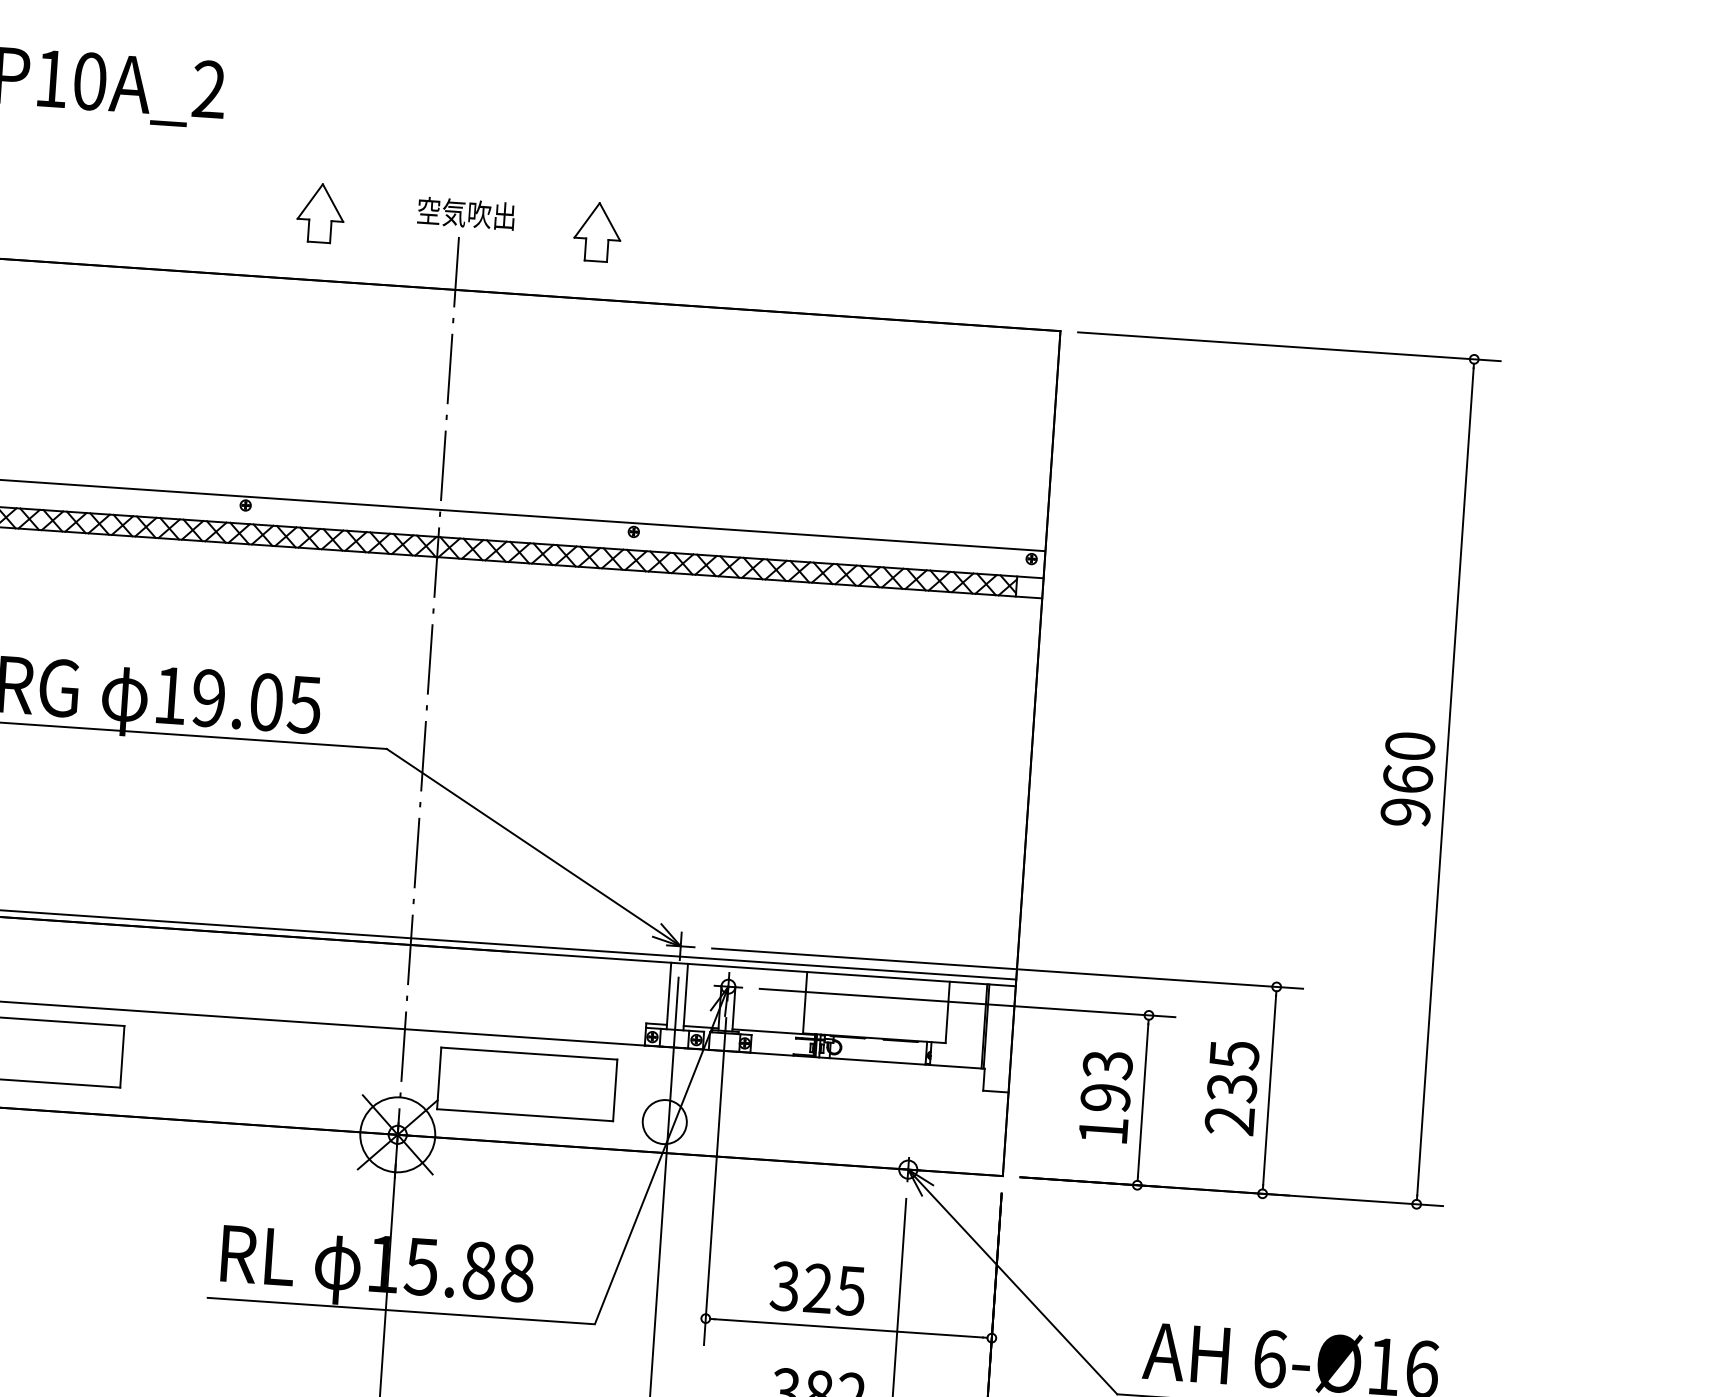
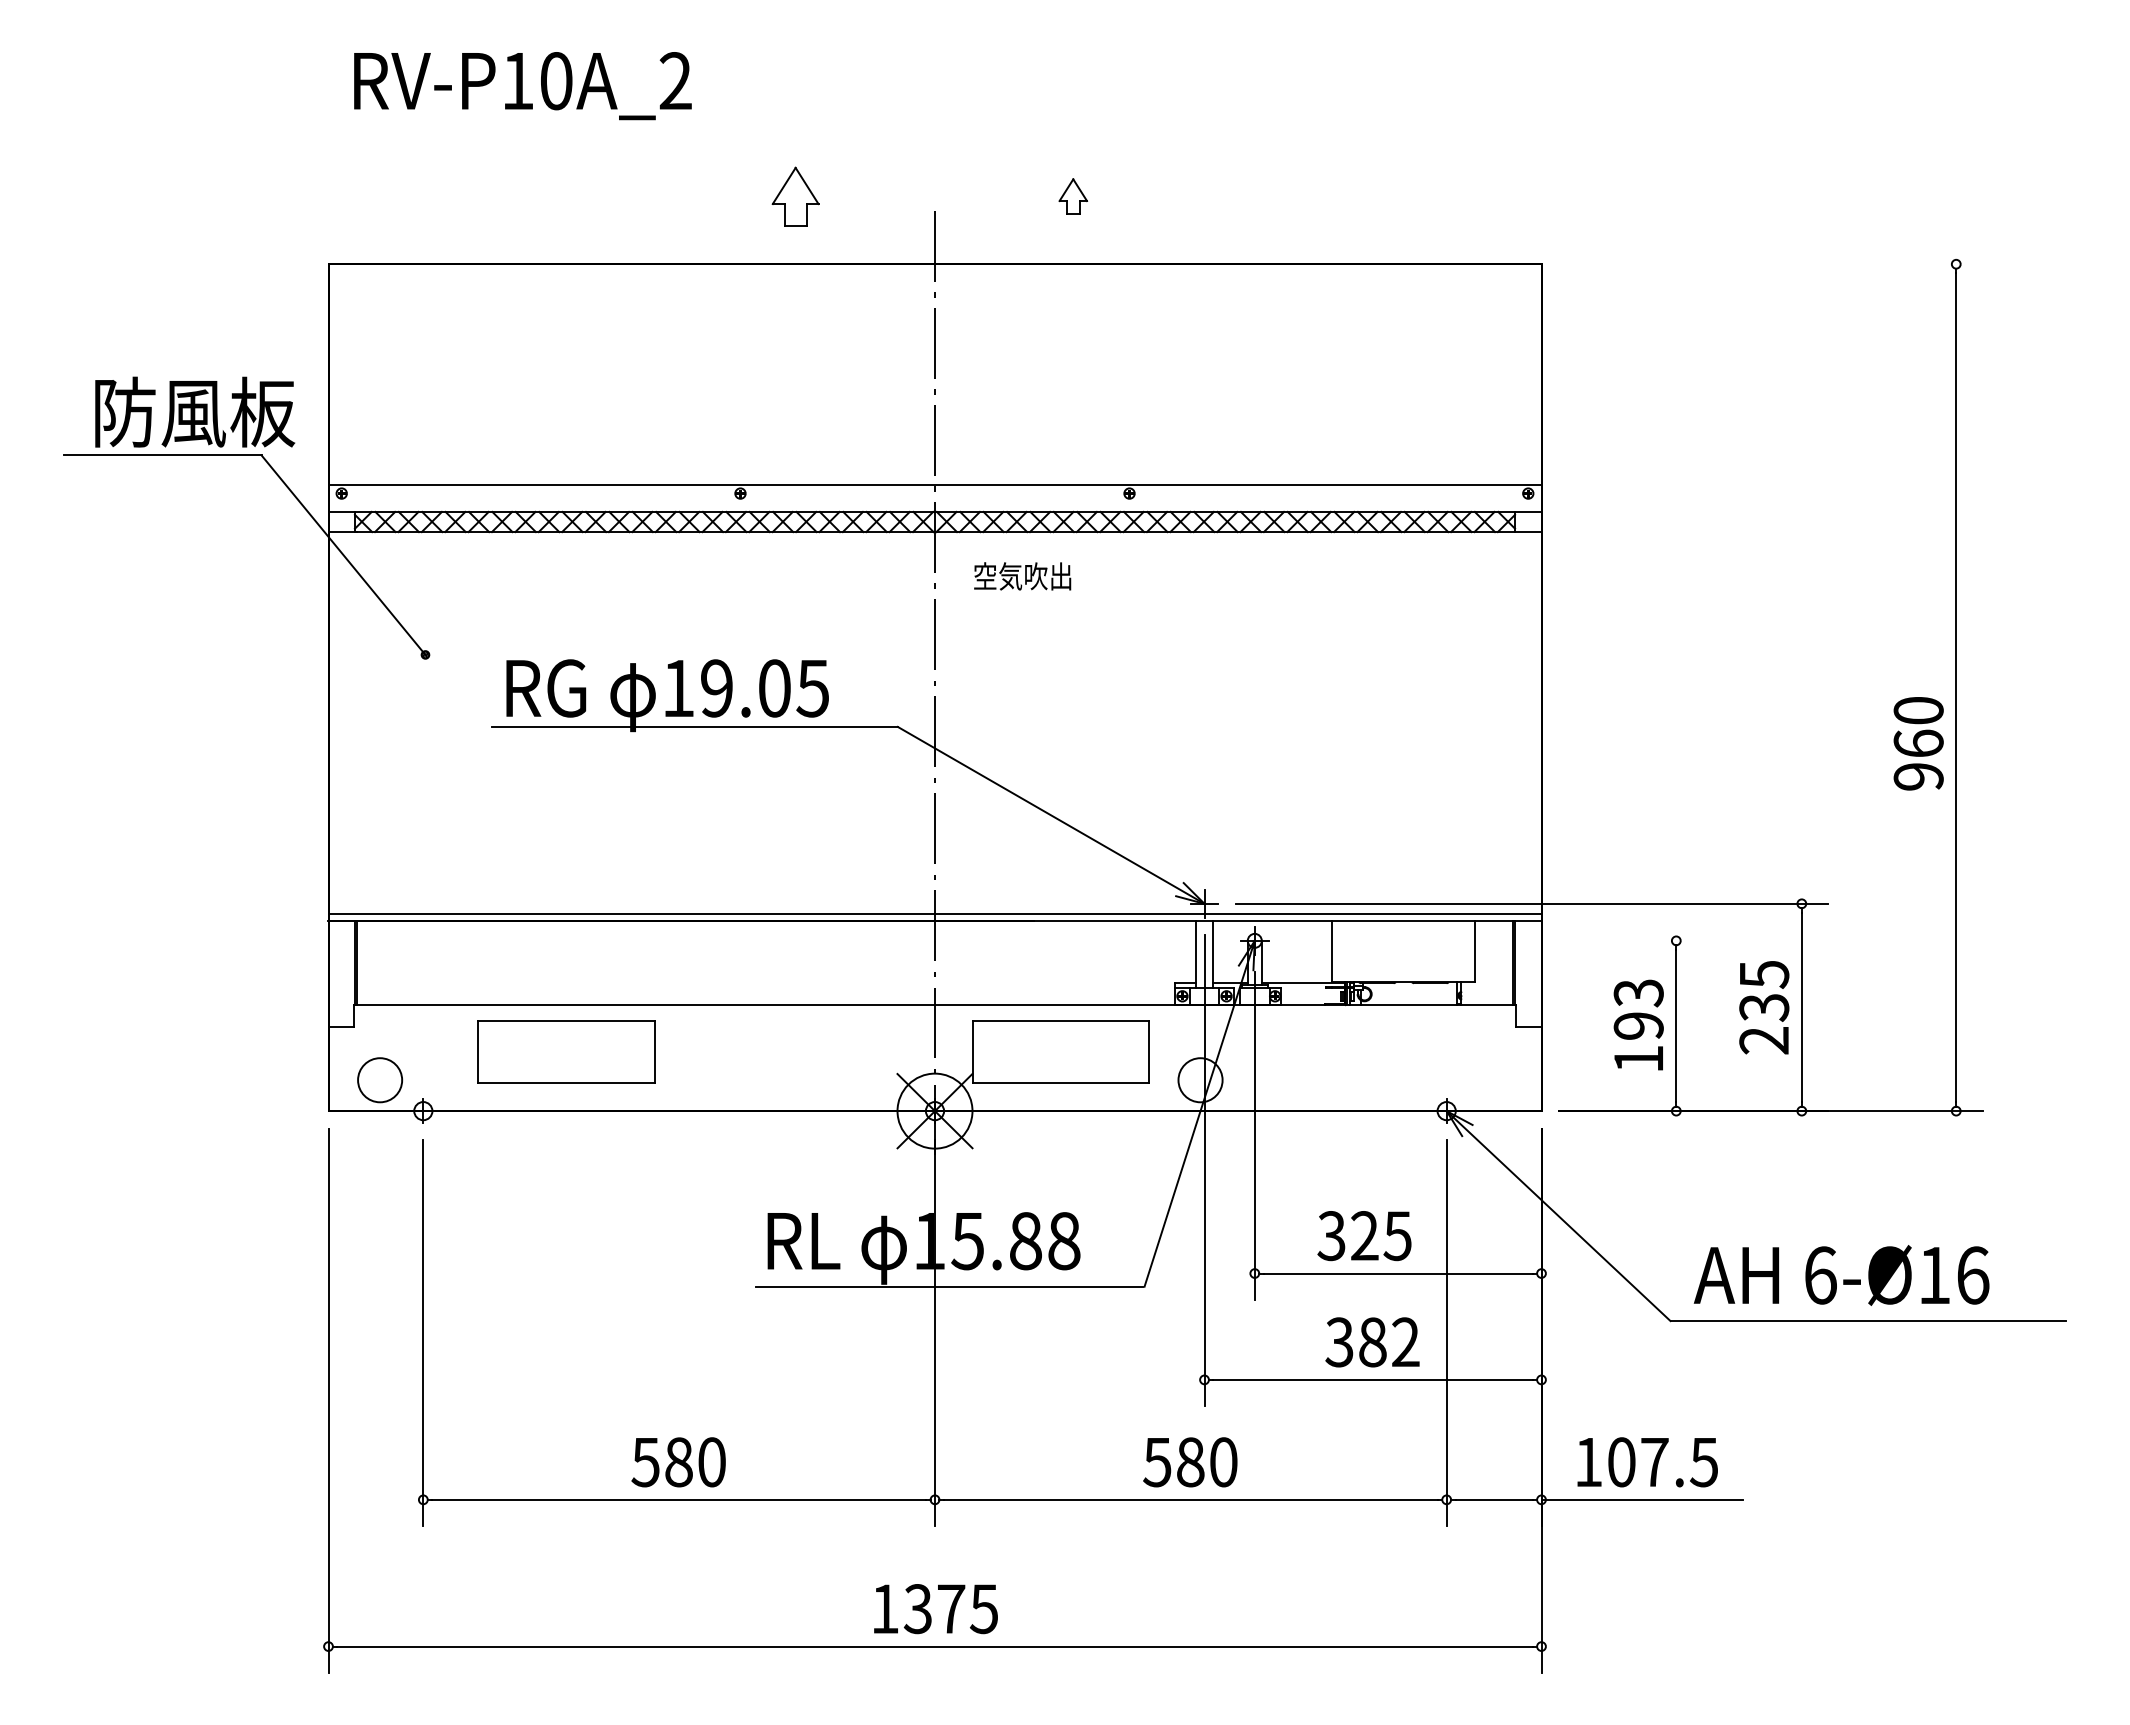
text: (466, 213) -> (1022, 576), moved
part: (598, 231) -> (1073, 196), size x0.6
line: (1288, 346) -> (1770, 264), removed
text: (1407, 779) -> (1918, 743), moved
line: (967, 1002) -> (1494, 940), removed

